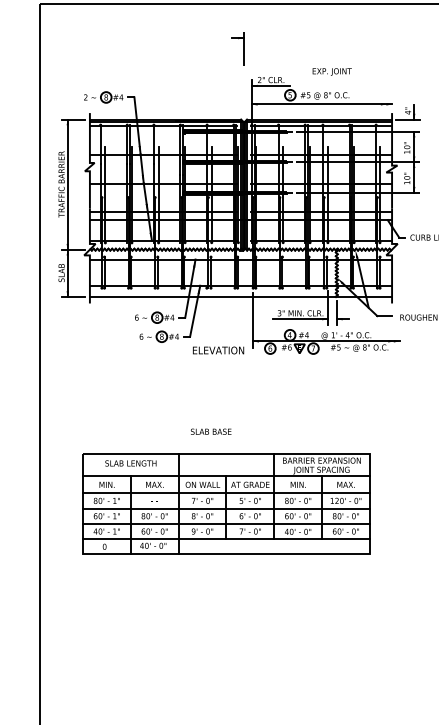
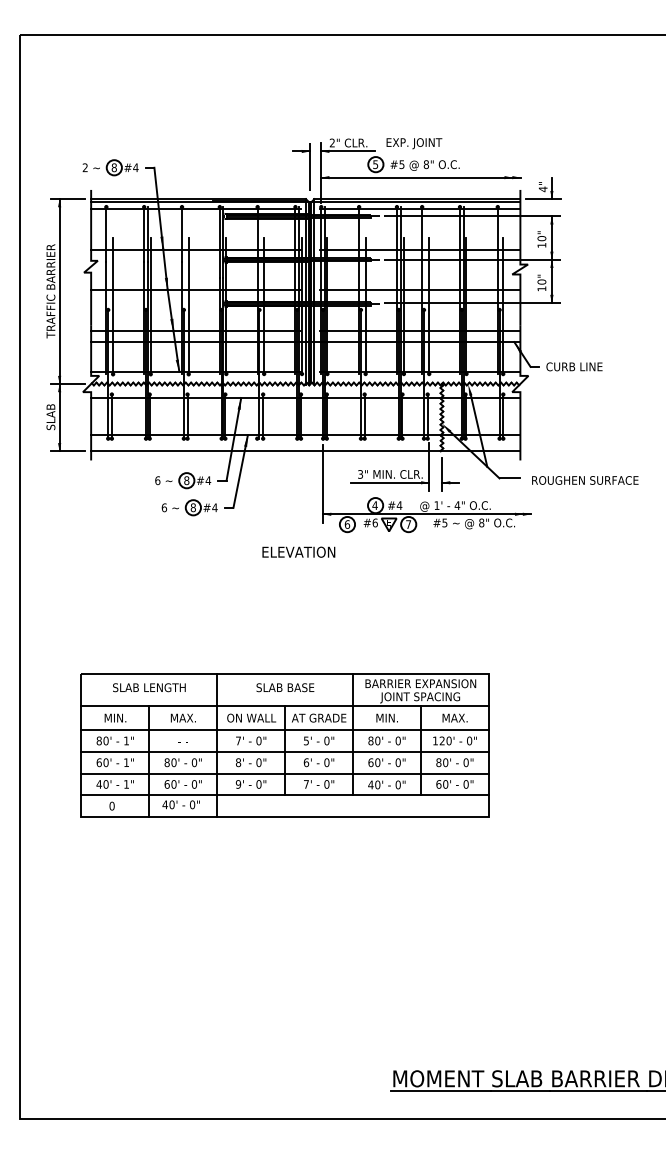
part: (243, 48) -> (309, 166), moved
text: (332, 71) -> (414, 143), moved
text: (218, 349) -> (298, 551), moved
text: (211, 431) -> (285, 687), moved

